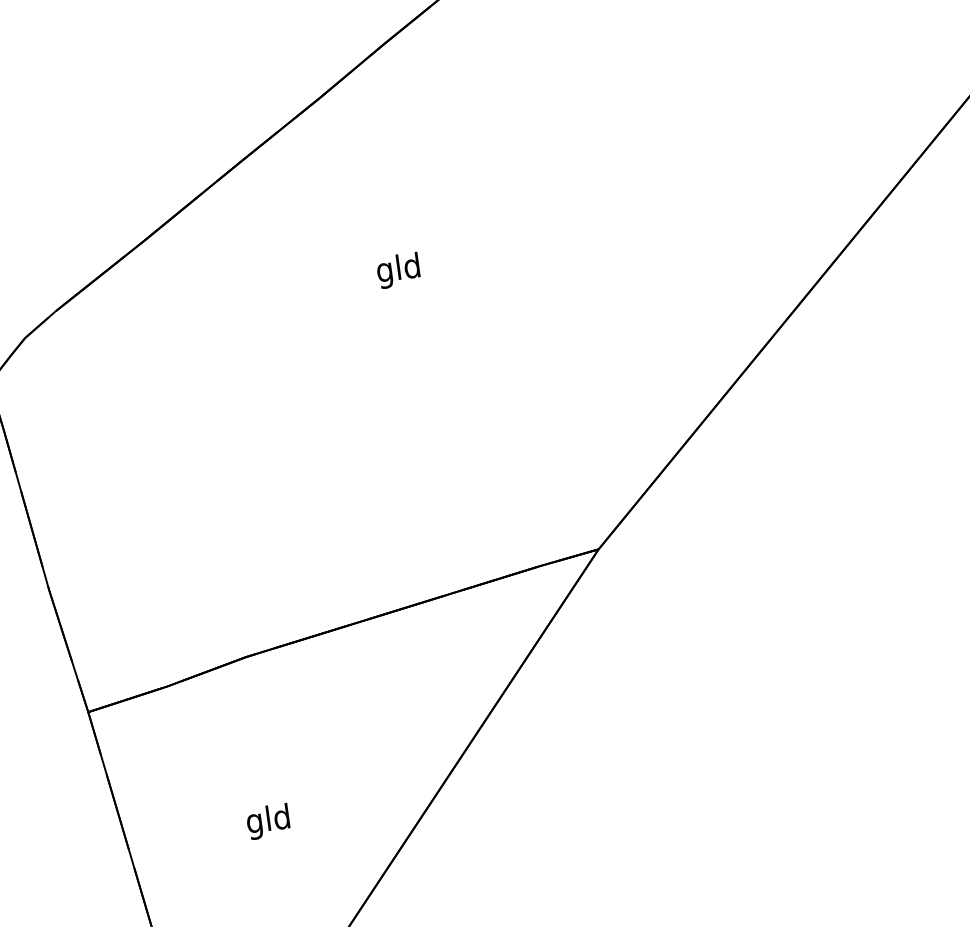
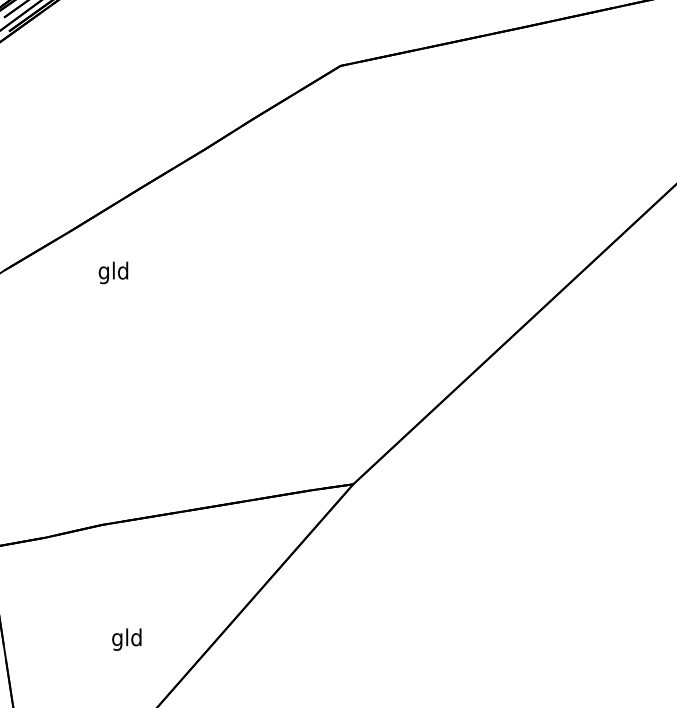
text: (398, 270) -> (113, 272), moved
text: (267, 821) -> (126, 639), moved

